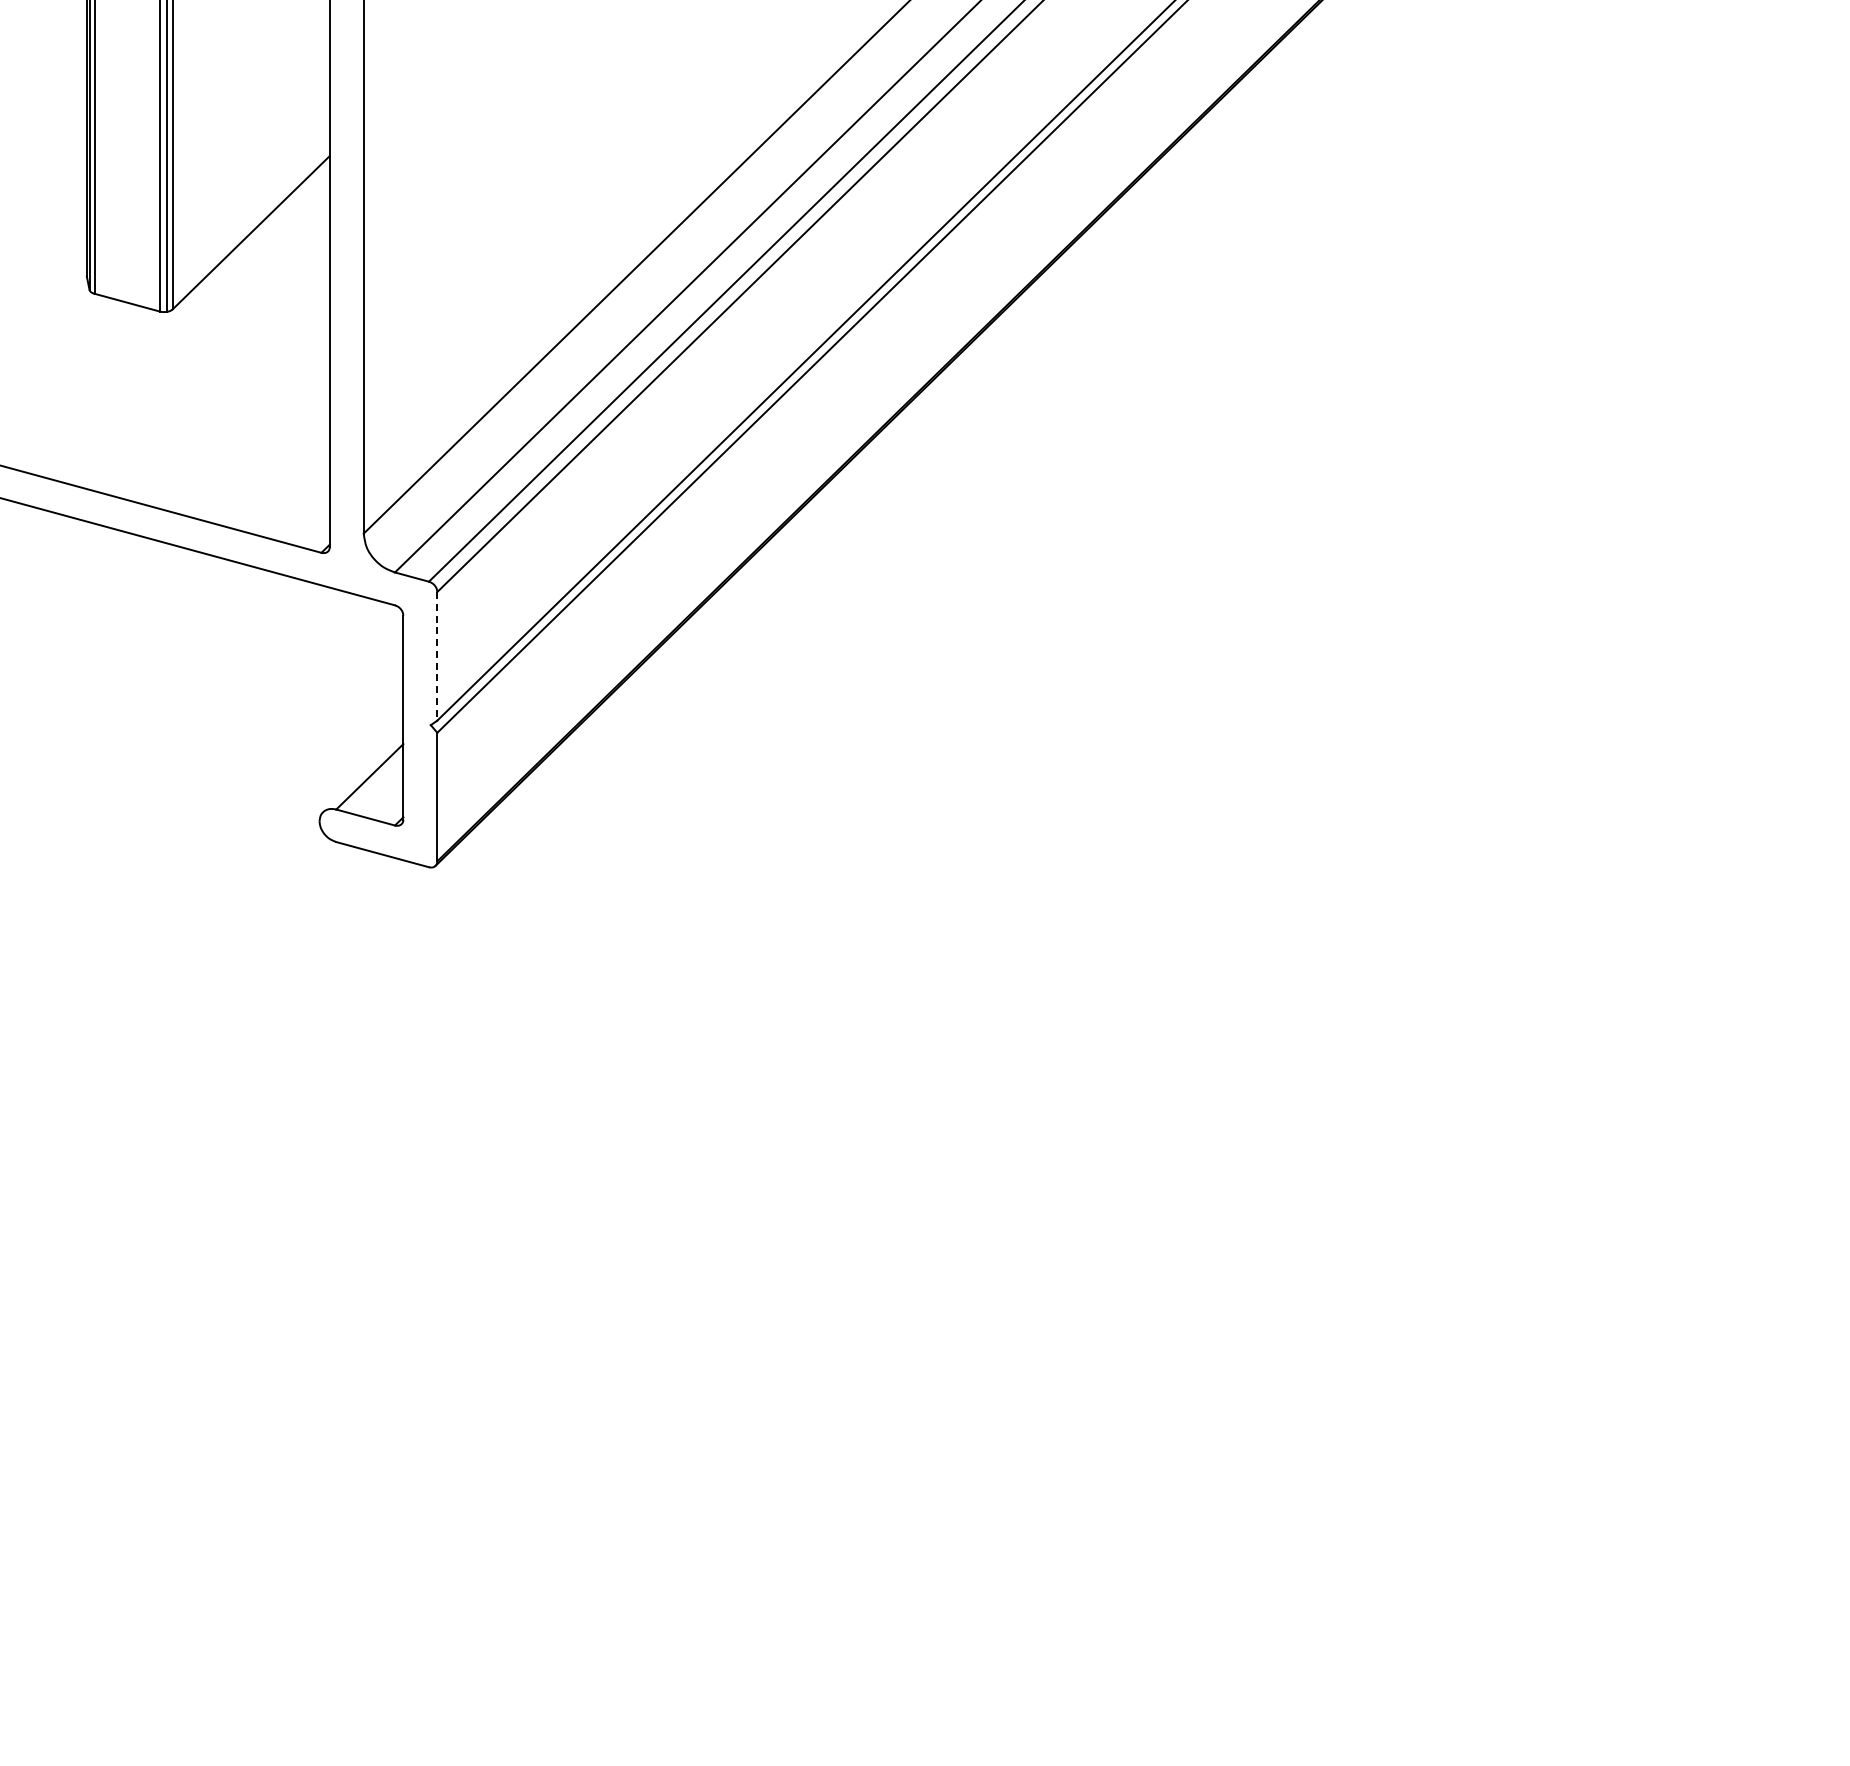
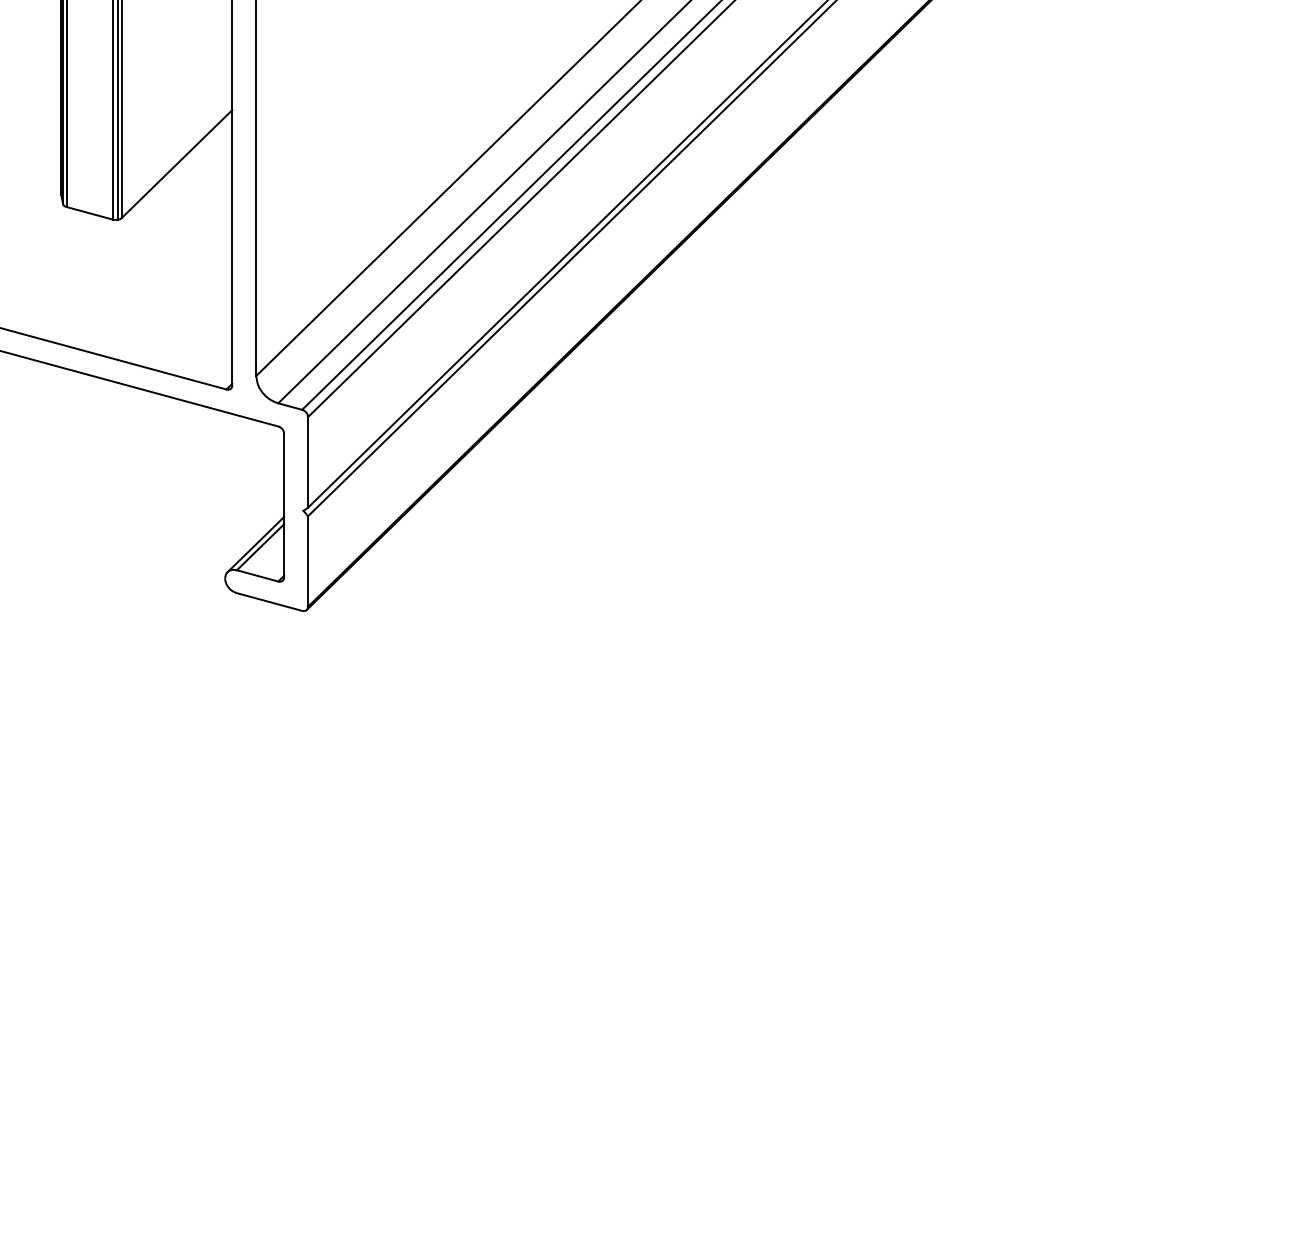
line: (437, 656) -> (308, 462), dashed -> solid
line: (363, 772) -> (256, 544), added

